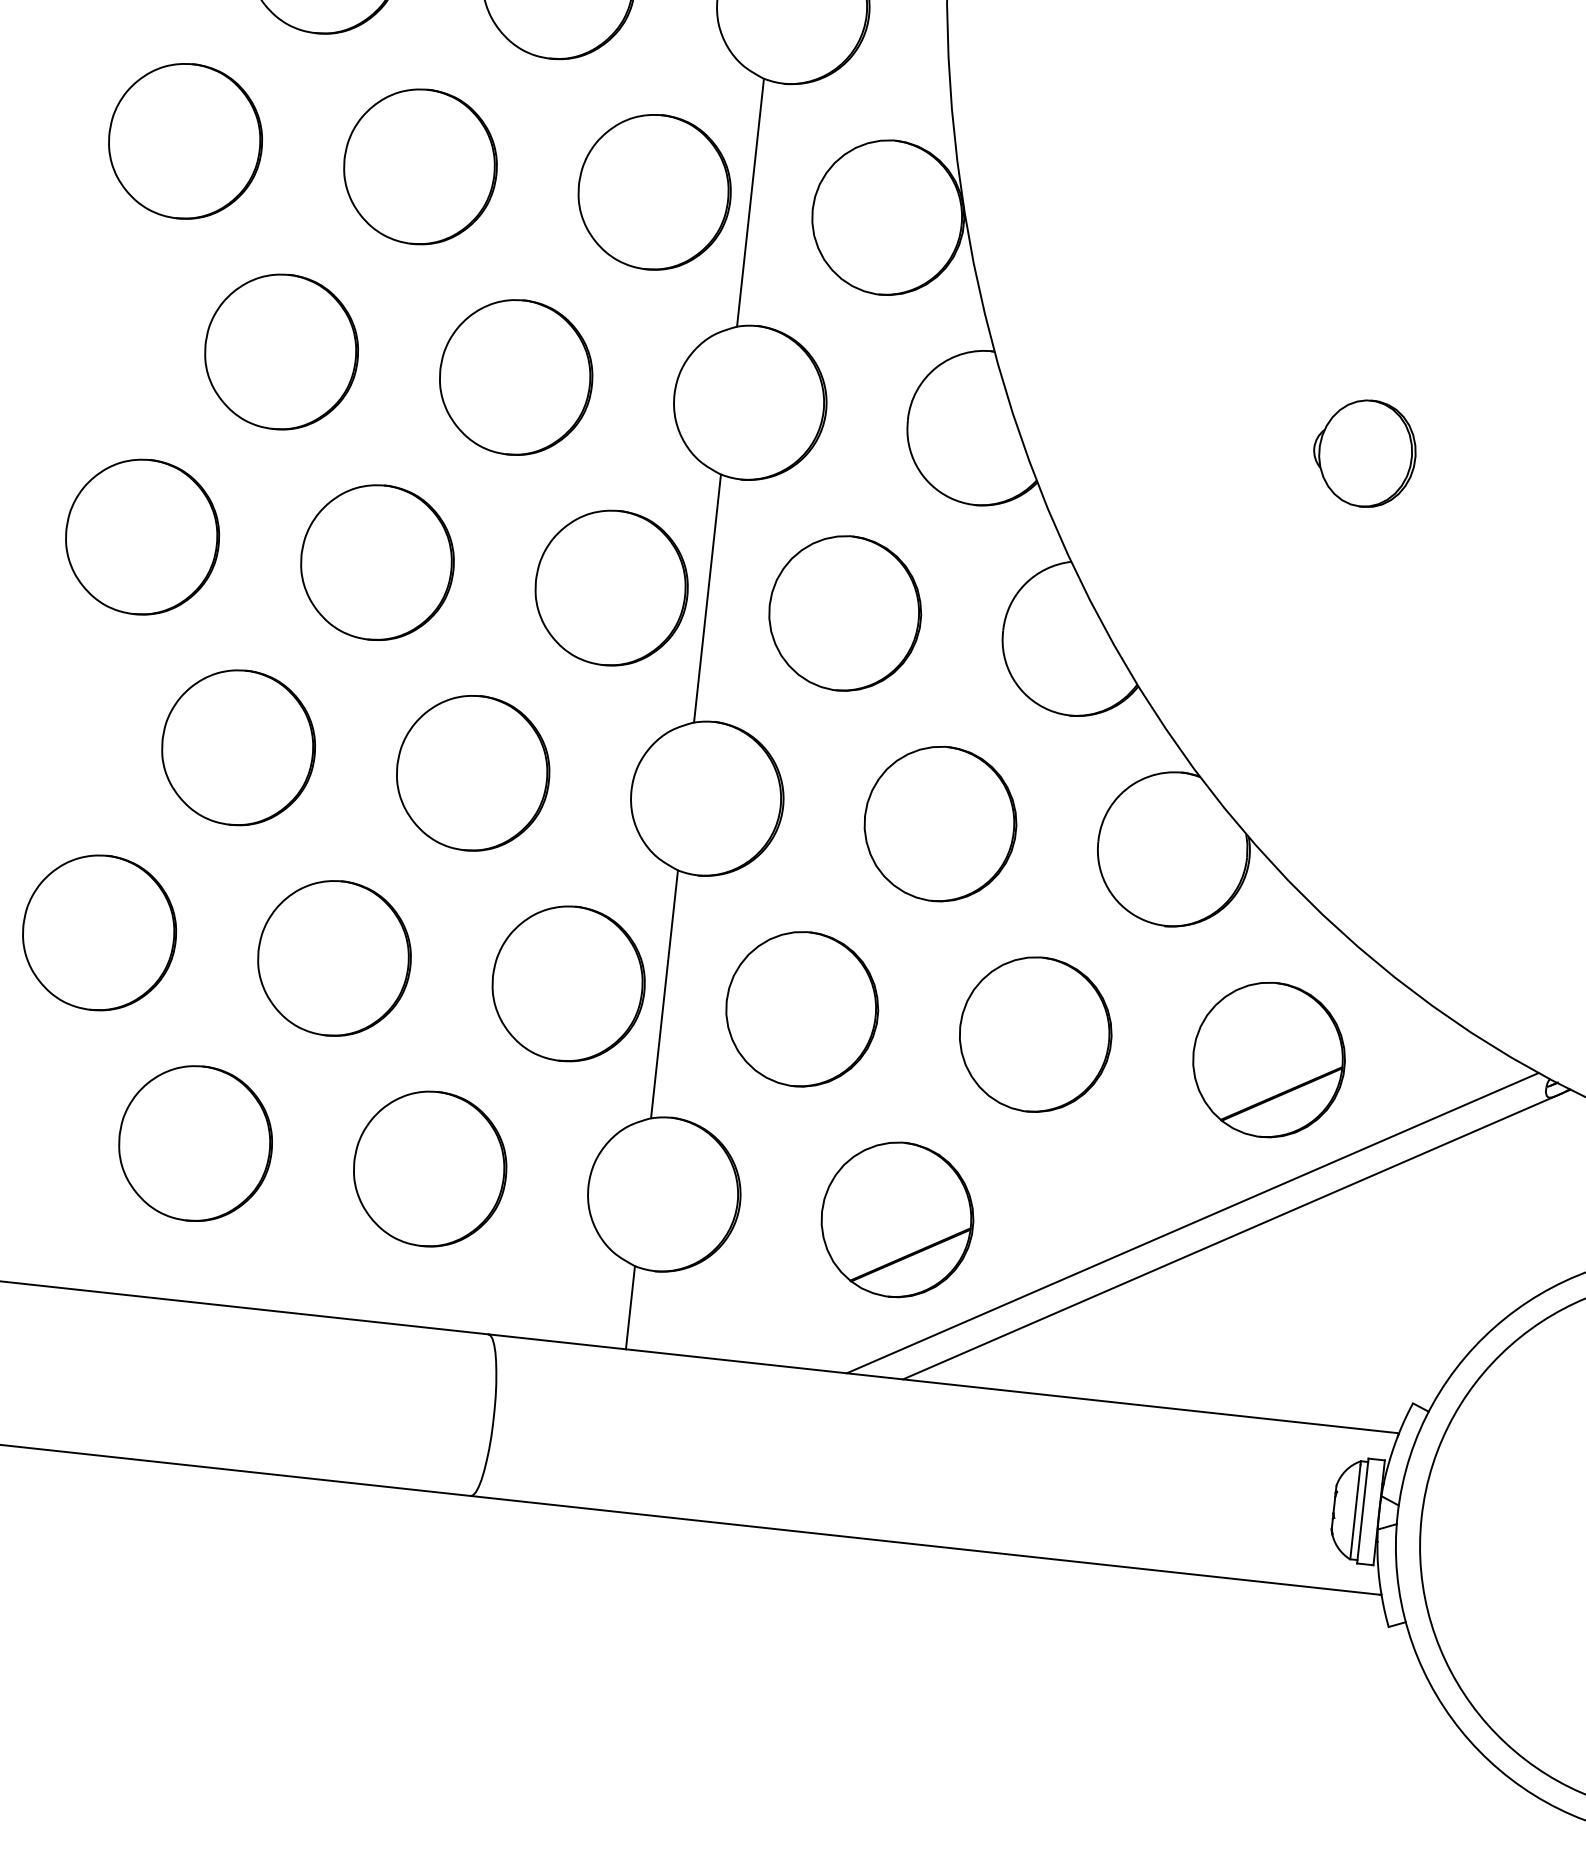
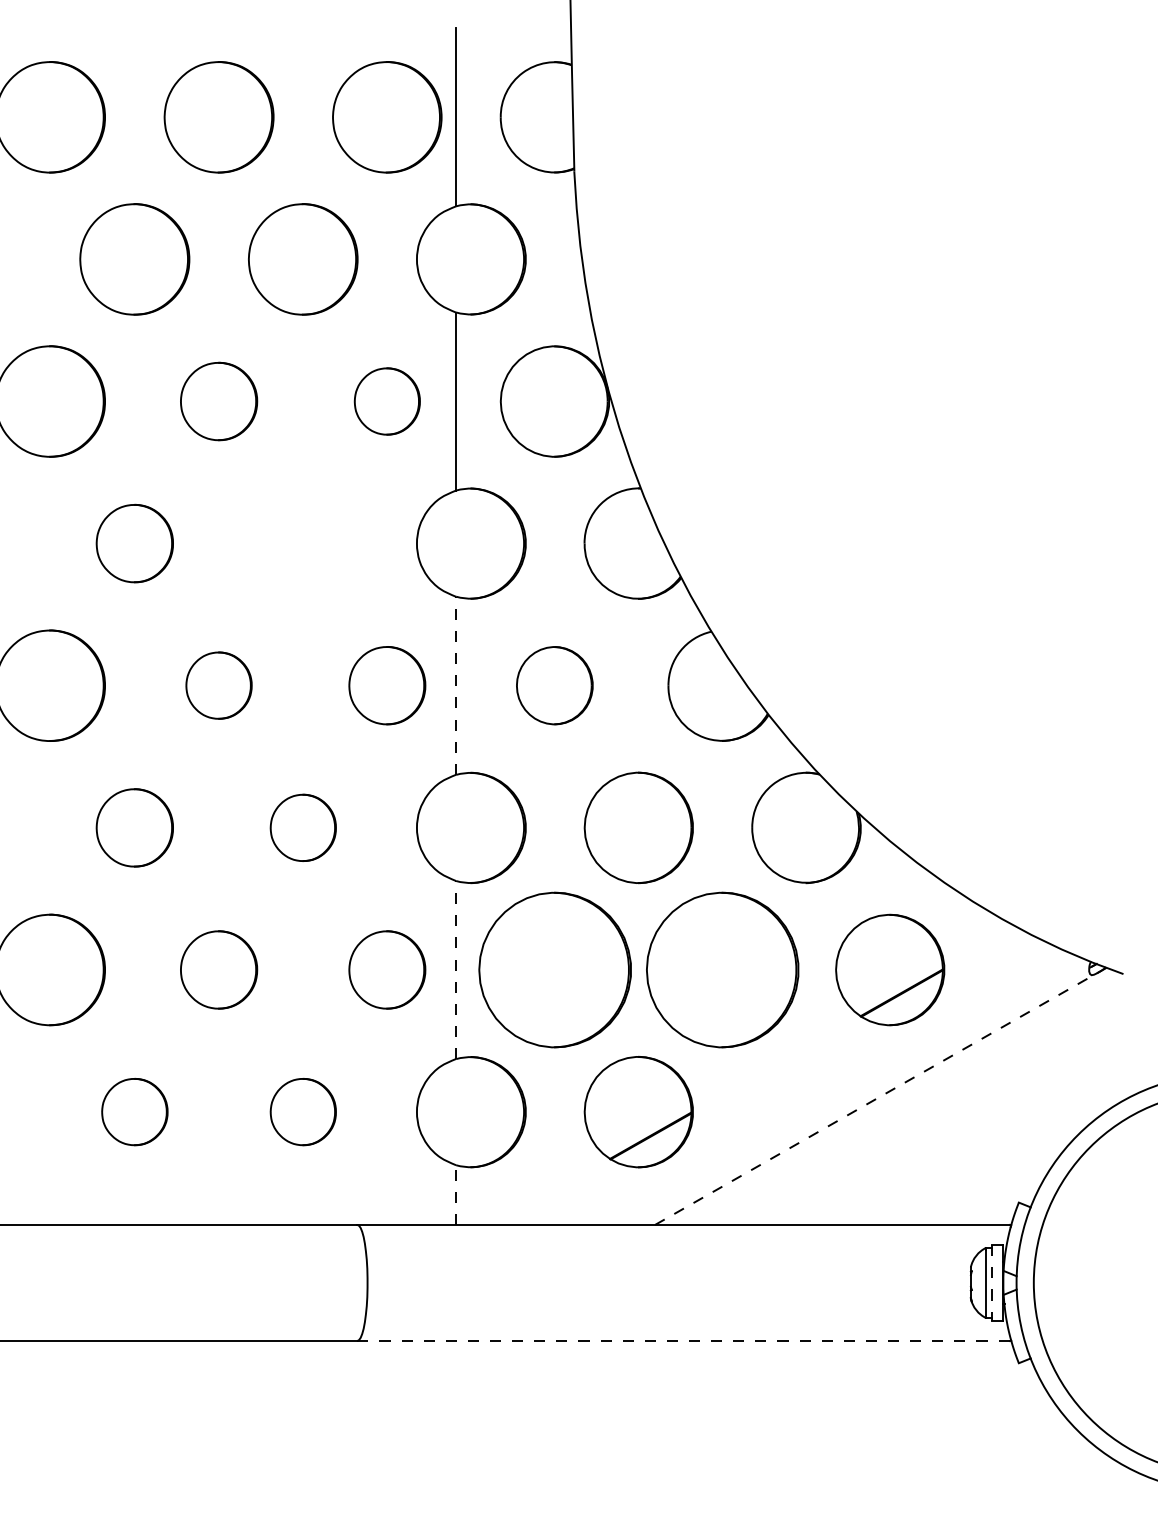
part: (419, 166) -> (218, 401), size x0.7
part: (654, 192) -> (387, 401), size x0.6
part: (281, 351) -> (134, 543), size x0.7
part: (516, 377) -> (303, 543), removed
part: (1364, 452) -> (911, 531), removed
part: (376, 562) -> (218, 685), size x0.6
part: (612, 587) -> (387, 685), size x0.7
line: (708, 598) -> (456, 685), solid -> dashed
part: (844, 613) -> (554, 685), size x0.7
part: (238, 747) -> (134, 827), size x0.7
part: (473, 772) -> (303, 827), size x0.6
part: (333, 957) -> (218, 969), size x0.7
part: (569, 983) -> (387, 969), size x0.7
line: (664, 995) -> (456, 970), solid -> dashed
part: (801, 1008) -> (554, 969), size x1.4
part: (1035, 1033) -> (722, 969), size x1.4
part: (195, 1142) -> (134, 1111), size x0.6
part: (430, 1168) -> (303, 1111), size x0.6
line: (1192, 1222) -> (848, 1091), removed
line: (1236, 1234) -> (880, 1096), solid -> dashed
line: (630, 1308) -> (456, 1195), solid -> dashed
line: (1362, 1510) -> (991, 1282), solid -> dashed
line: (926, 1546) -> (684, 1341), solid -> dashed

